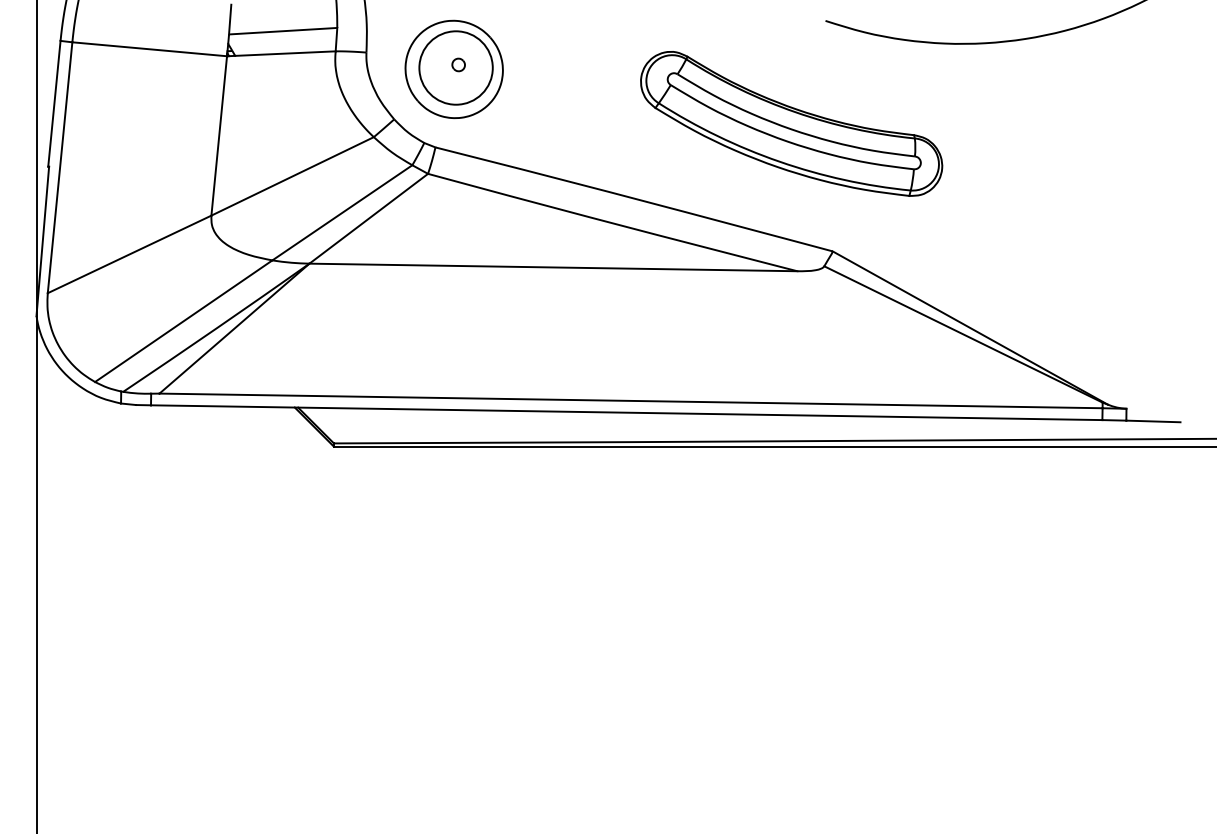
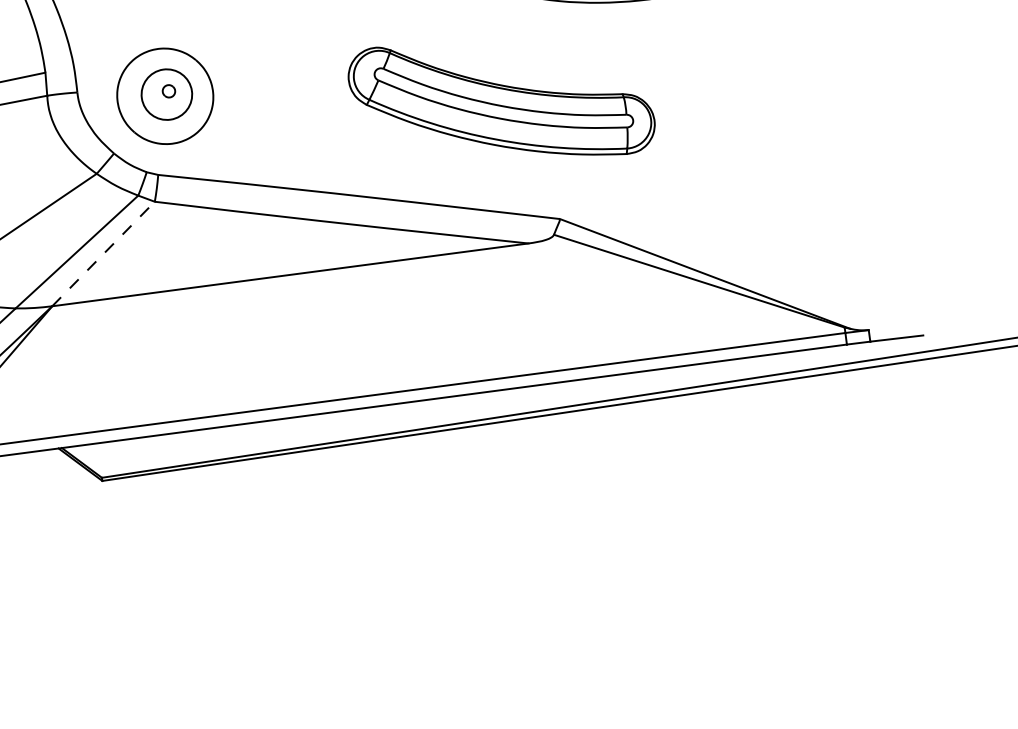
circle: (455, 67) -> (166, 94), size x0.7
line: (369, 218) -> (104, 253), solid -> dashed

